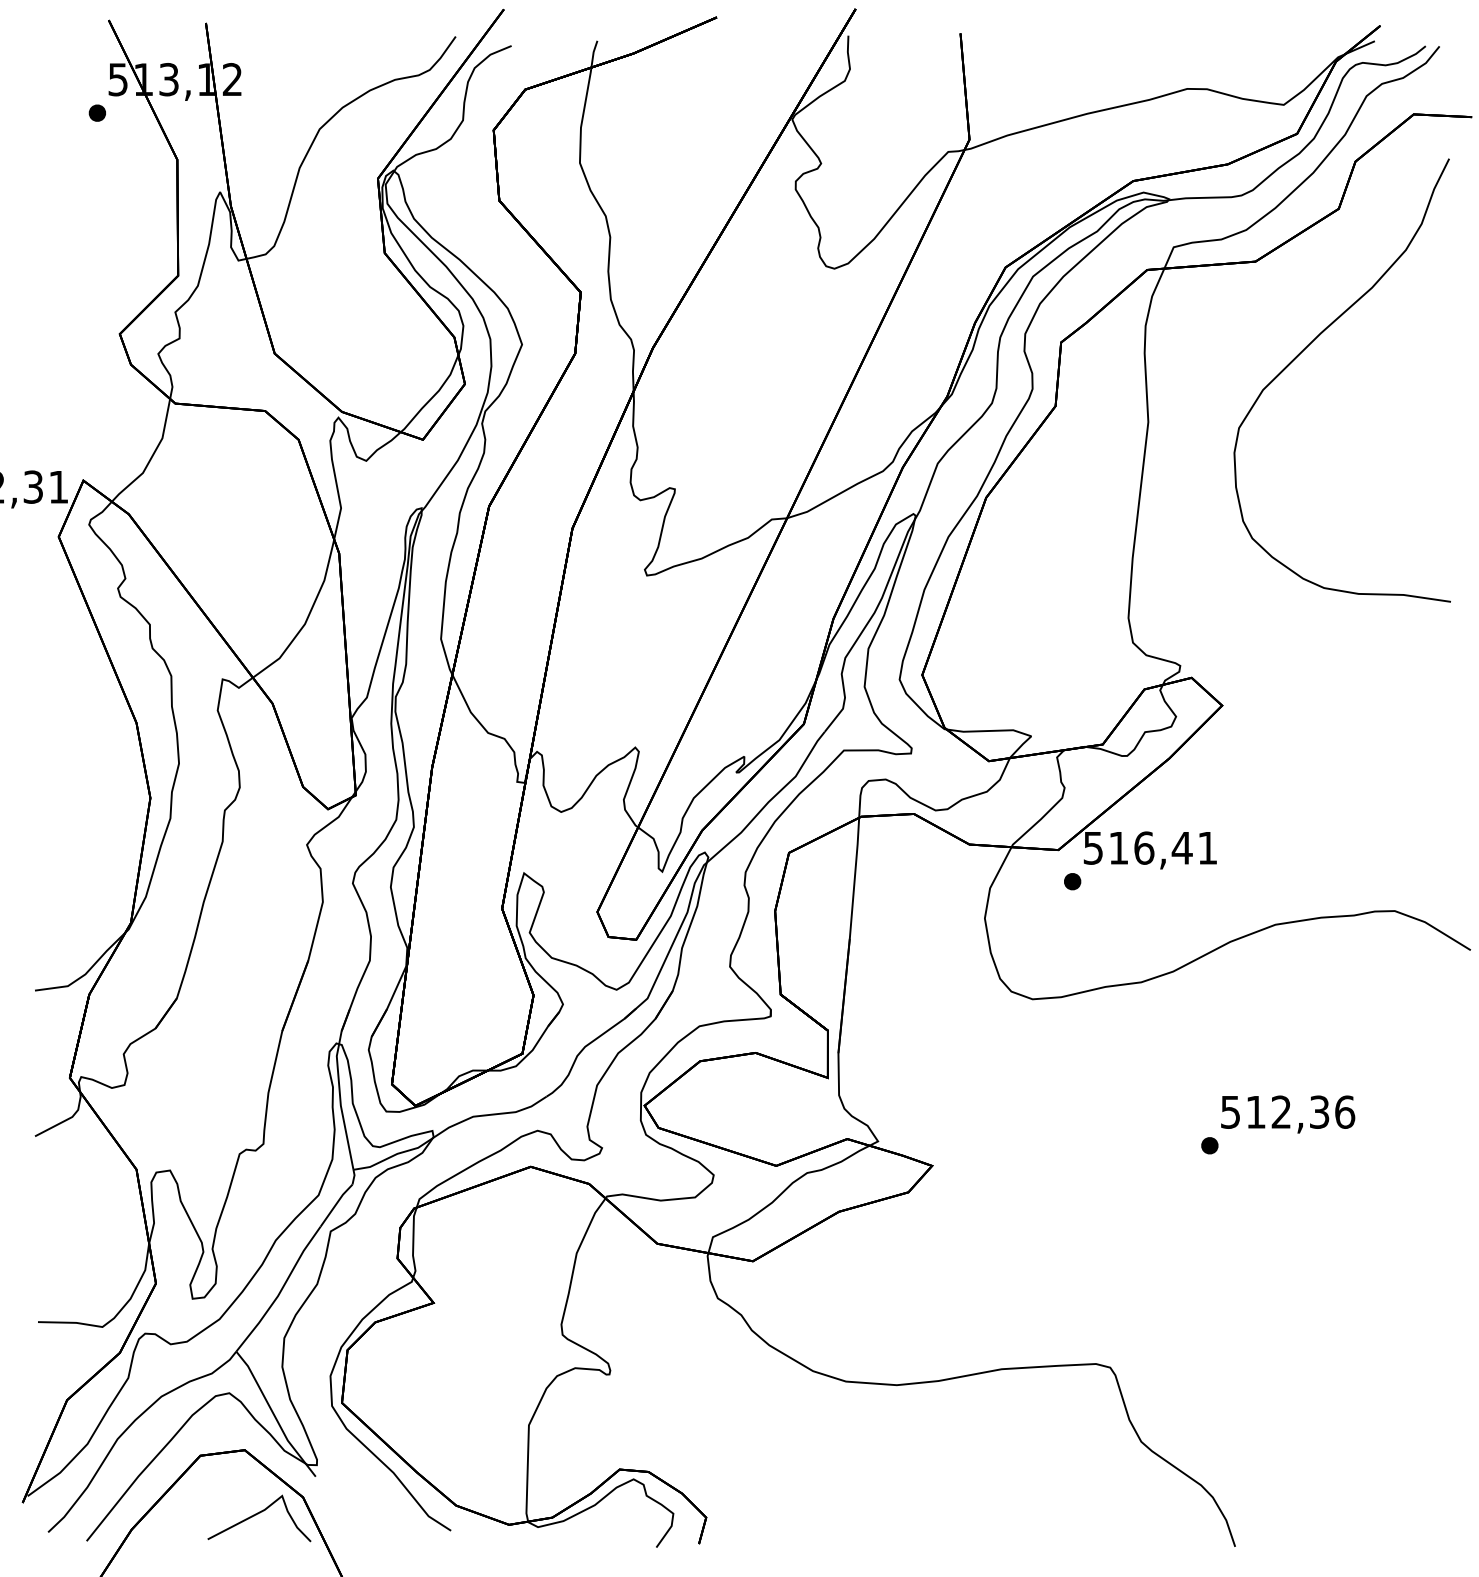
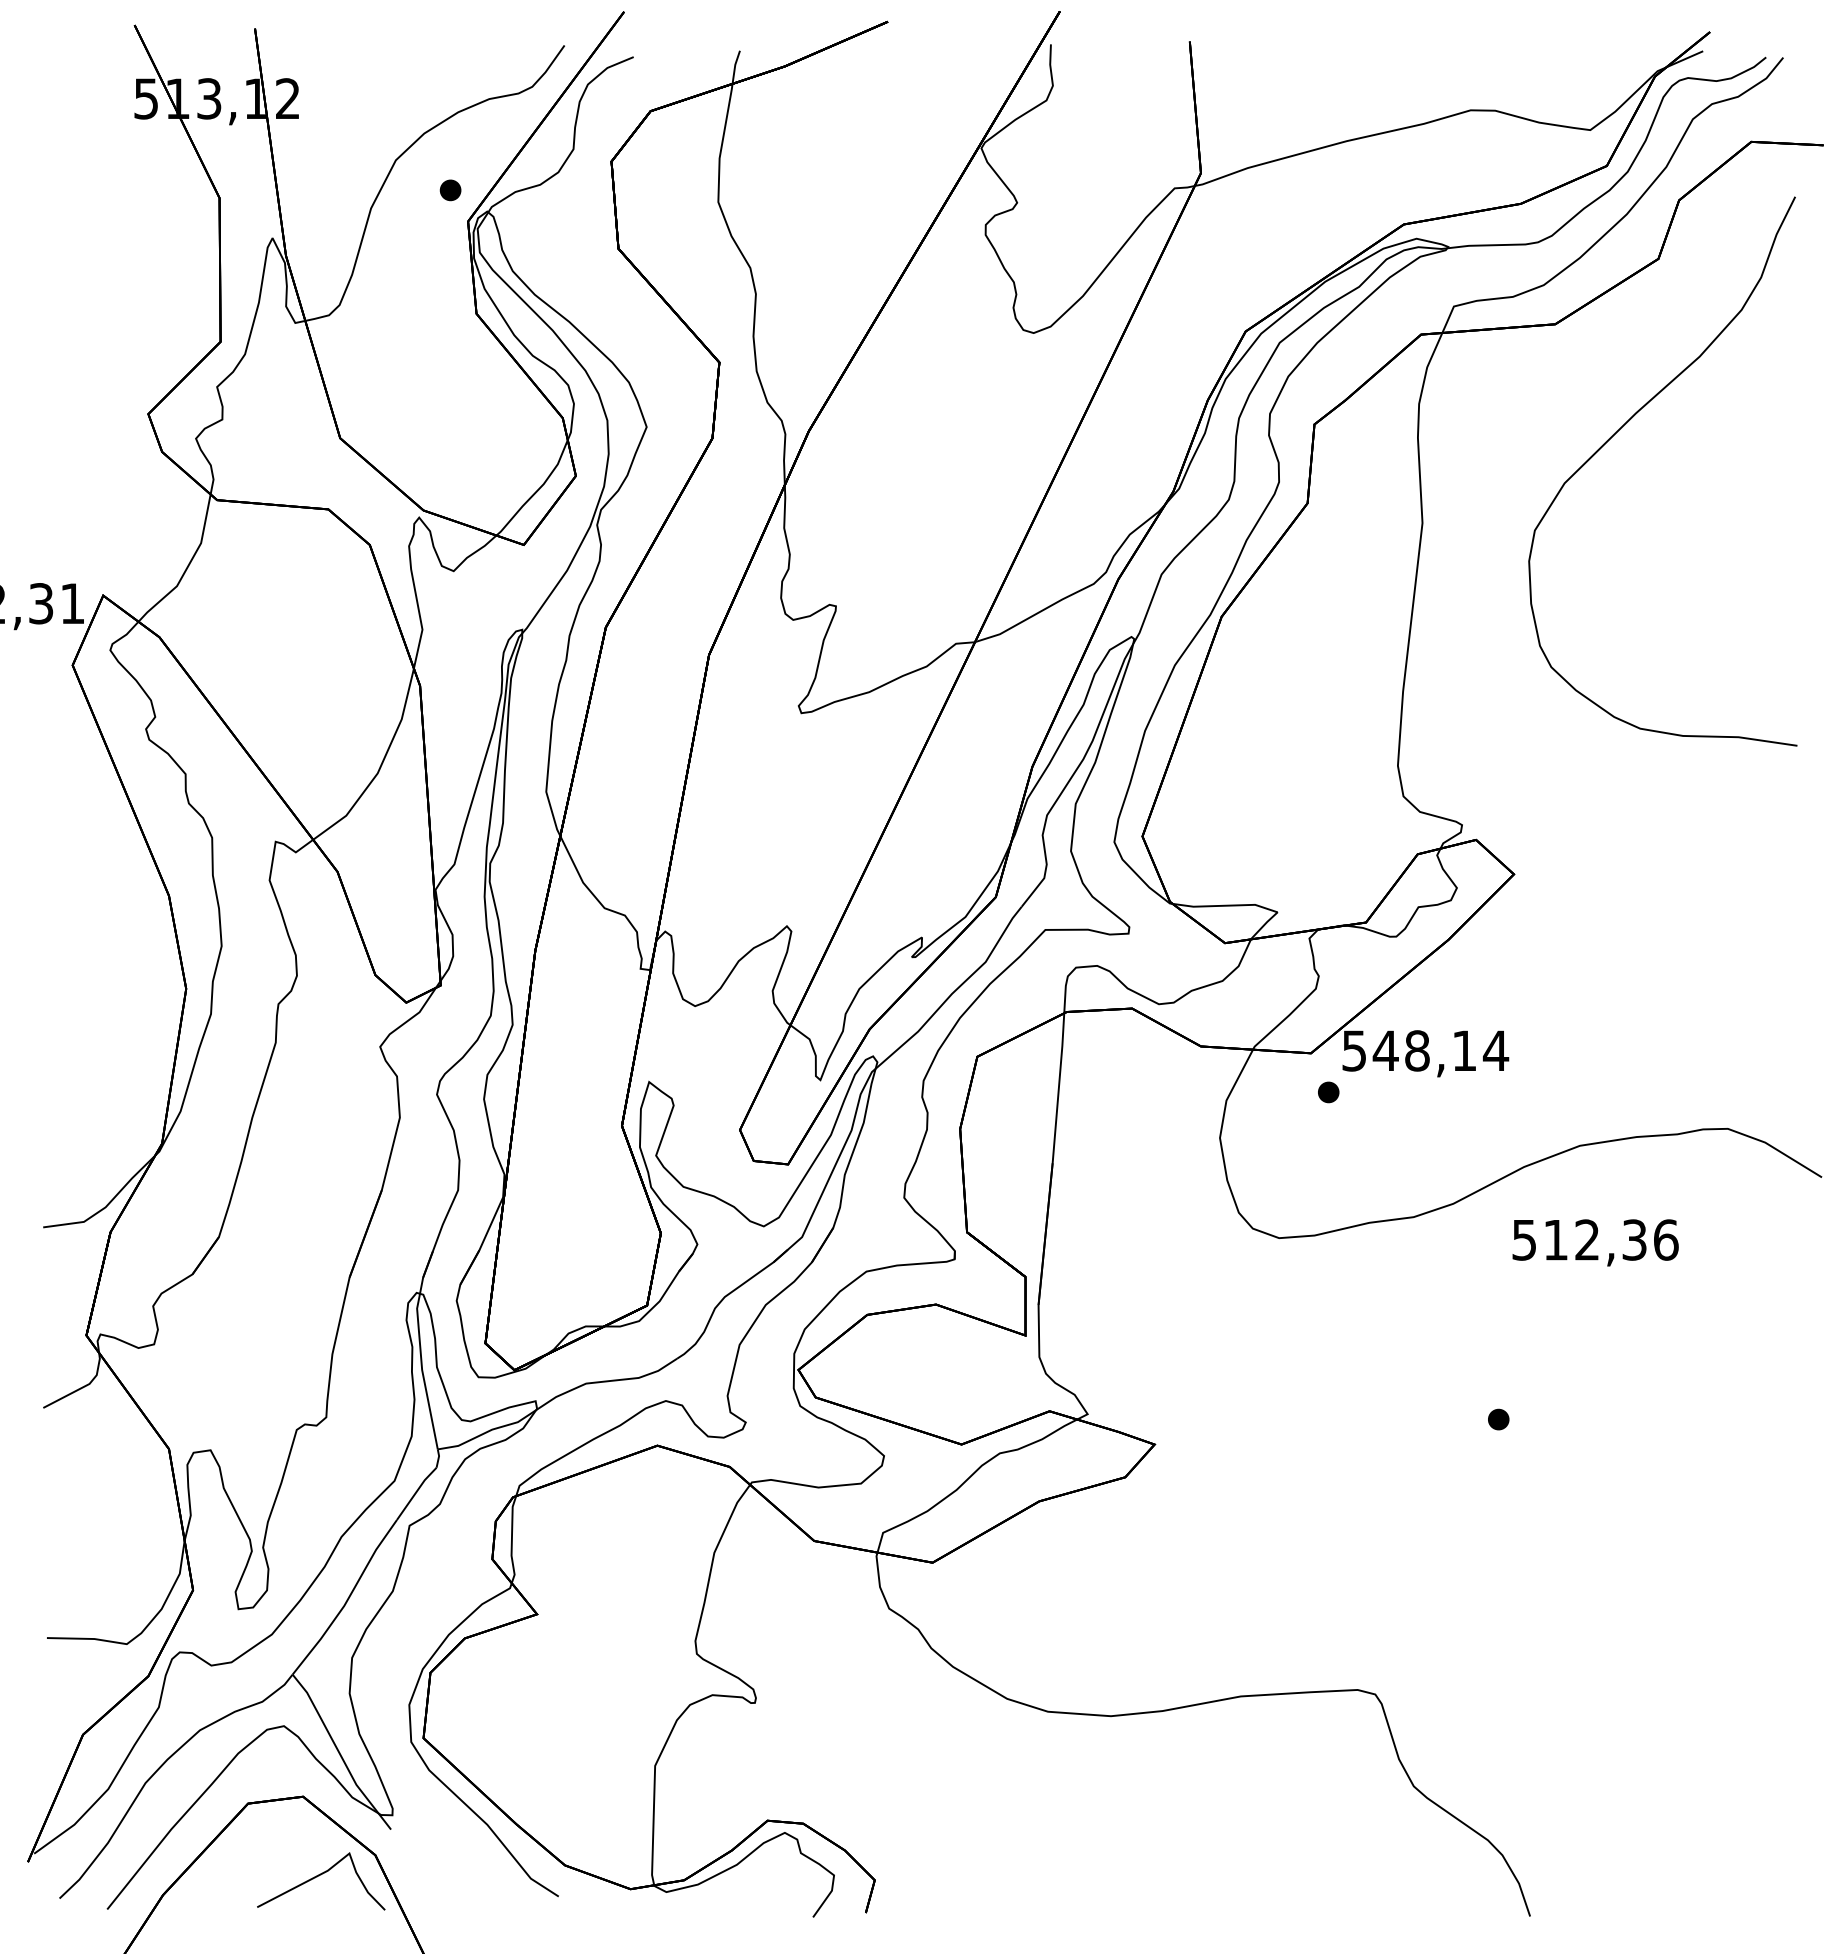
part: (97, 113) -> (450, 190), moved
text: (1162, 847) -> (1440, 1050), 516,41 -> 548,14
text: (1287, 1114) -> (1595, 1242), moved

